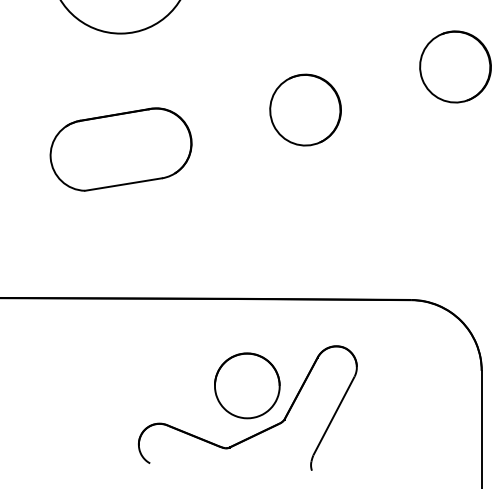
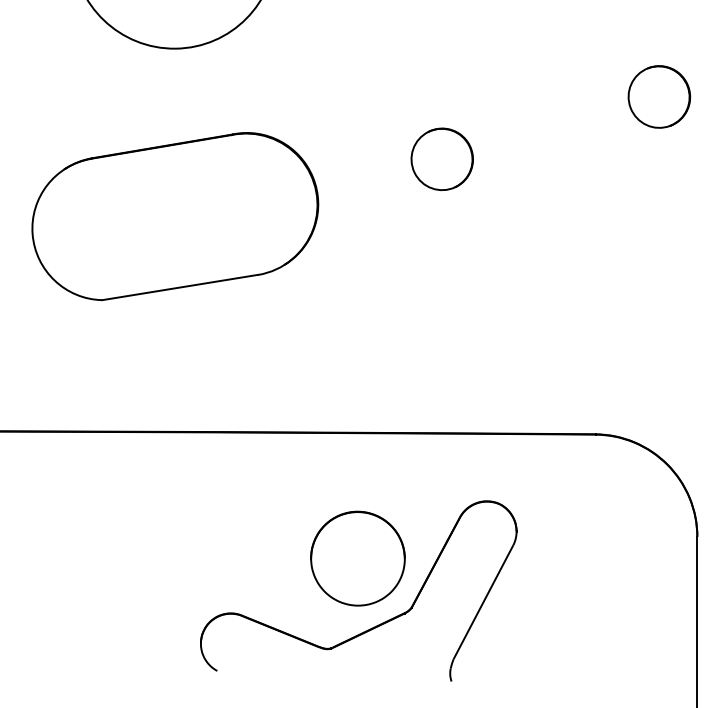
part: (455, 66) -> (659, 96), size x0.6
part: (305, 109) -> (442, 158), size x0.6
part: (120, 149) -> (174, 216), size x1.4

